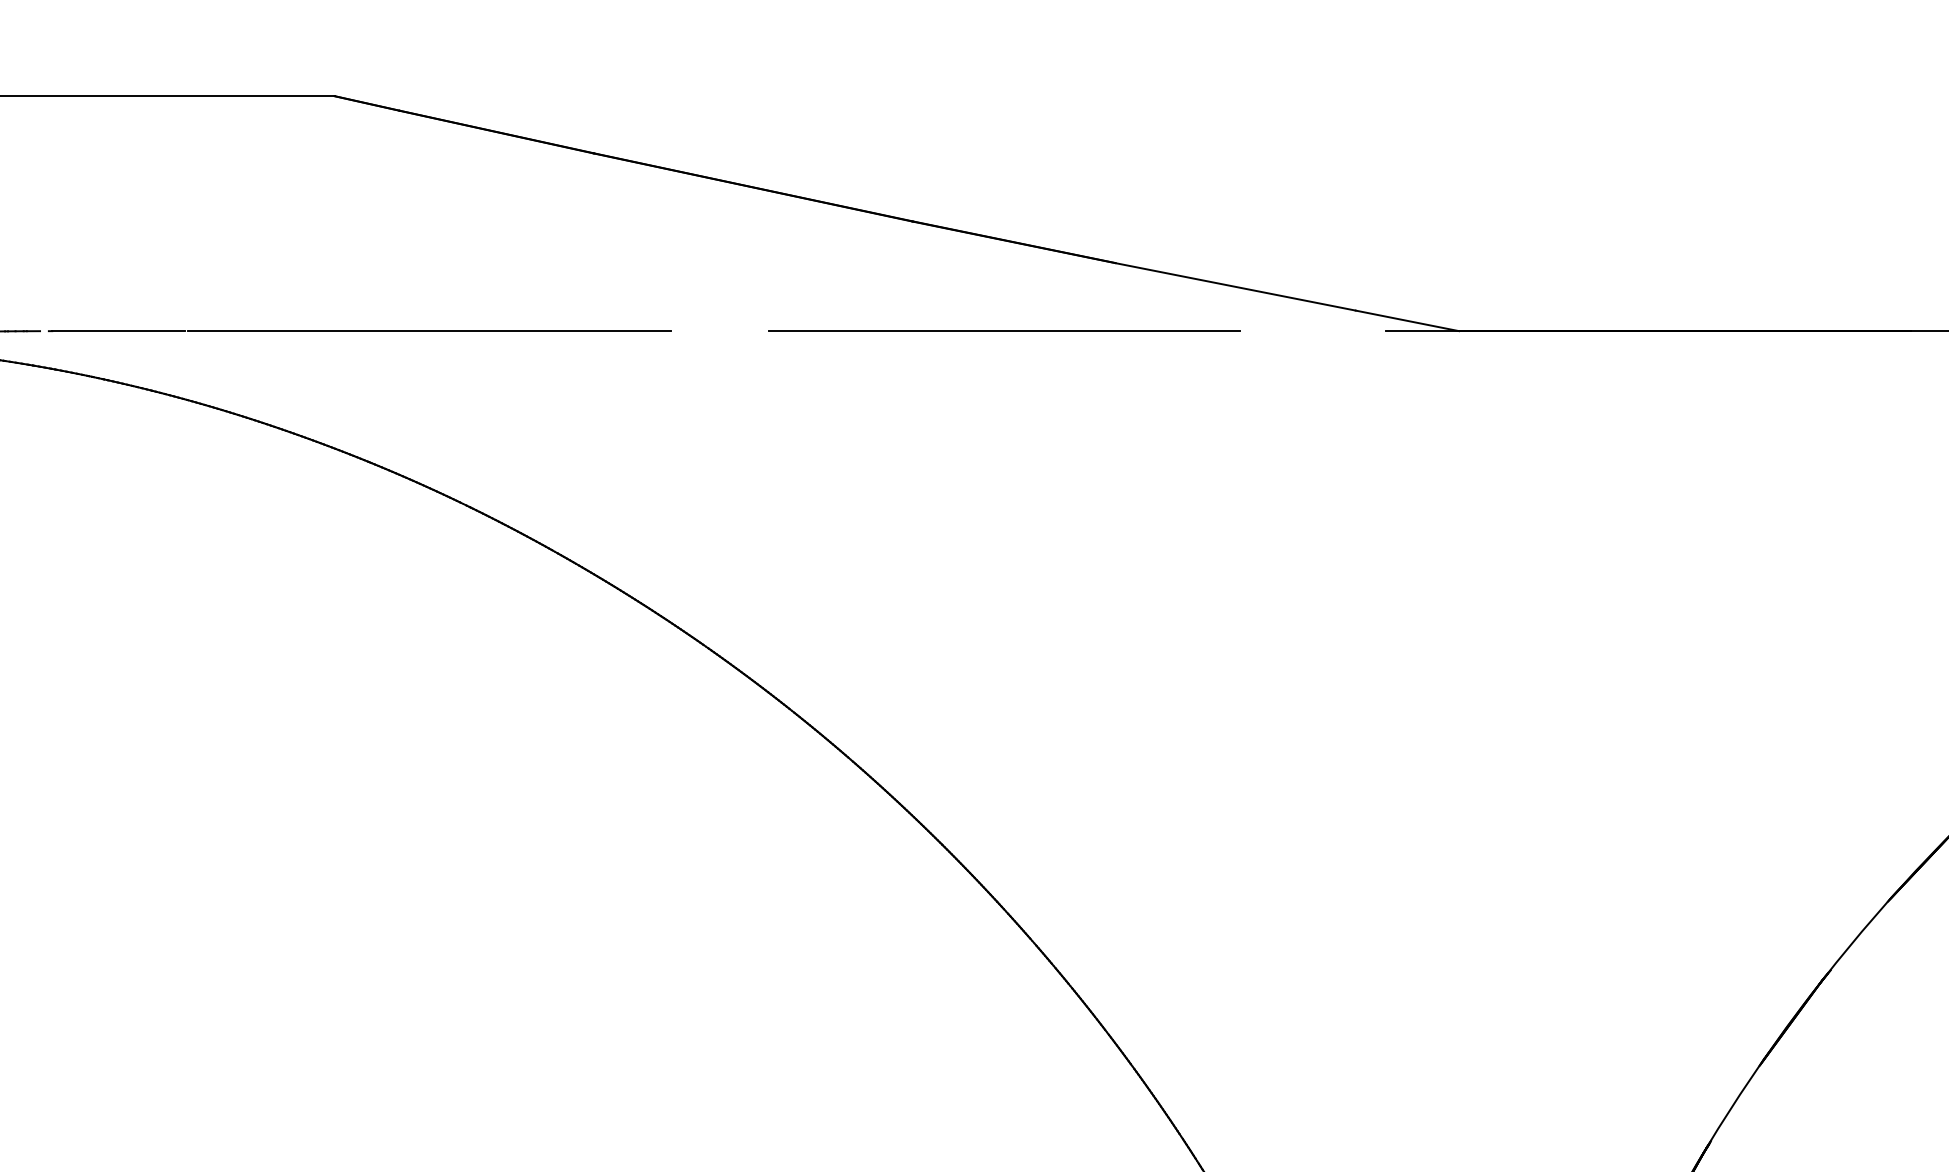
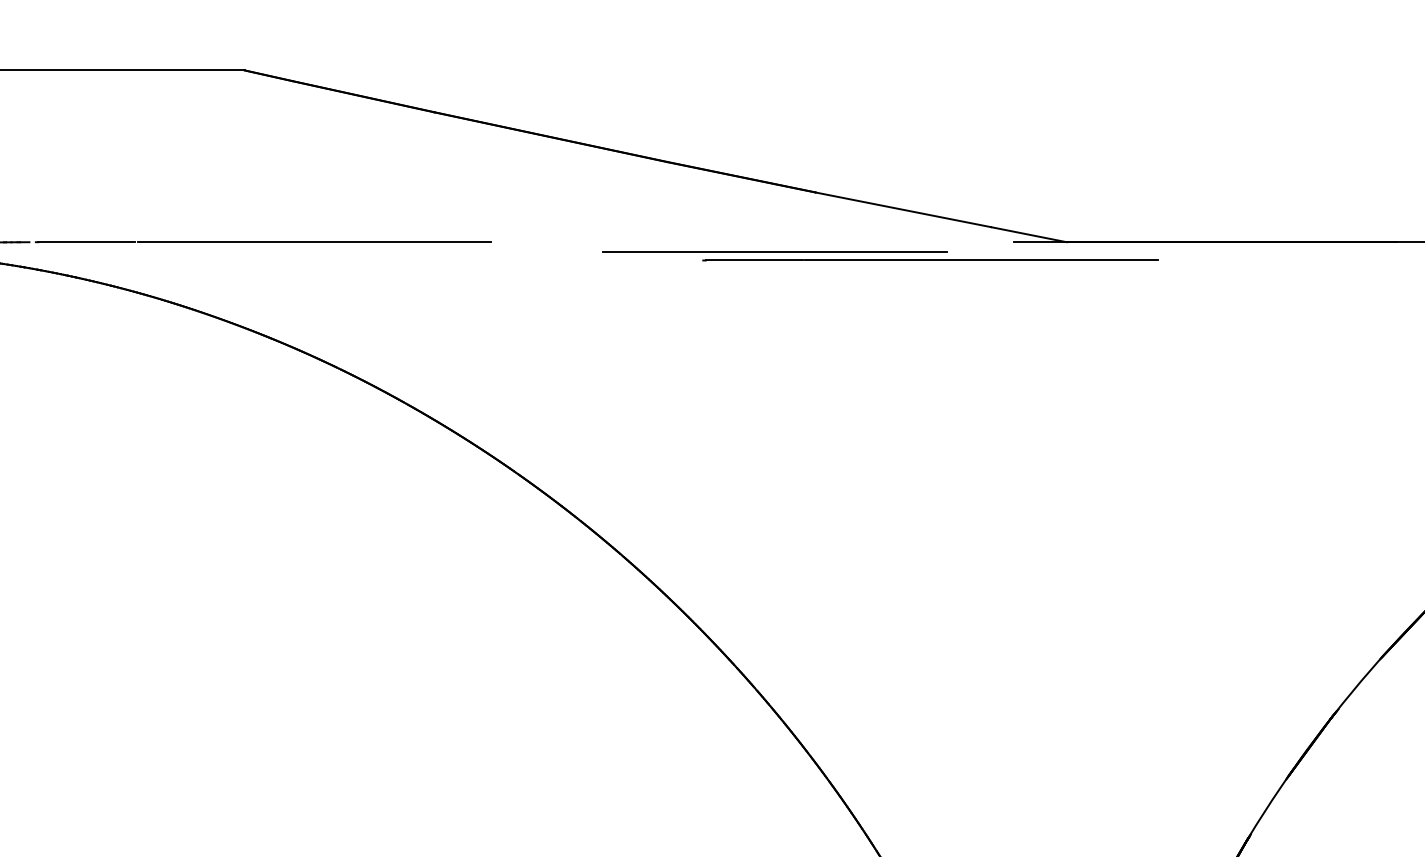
line: (1004, 330) -> (775, 251), moved
line: (1272, 355) -> (930, 260), added

